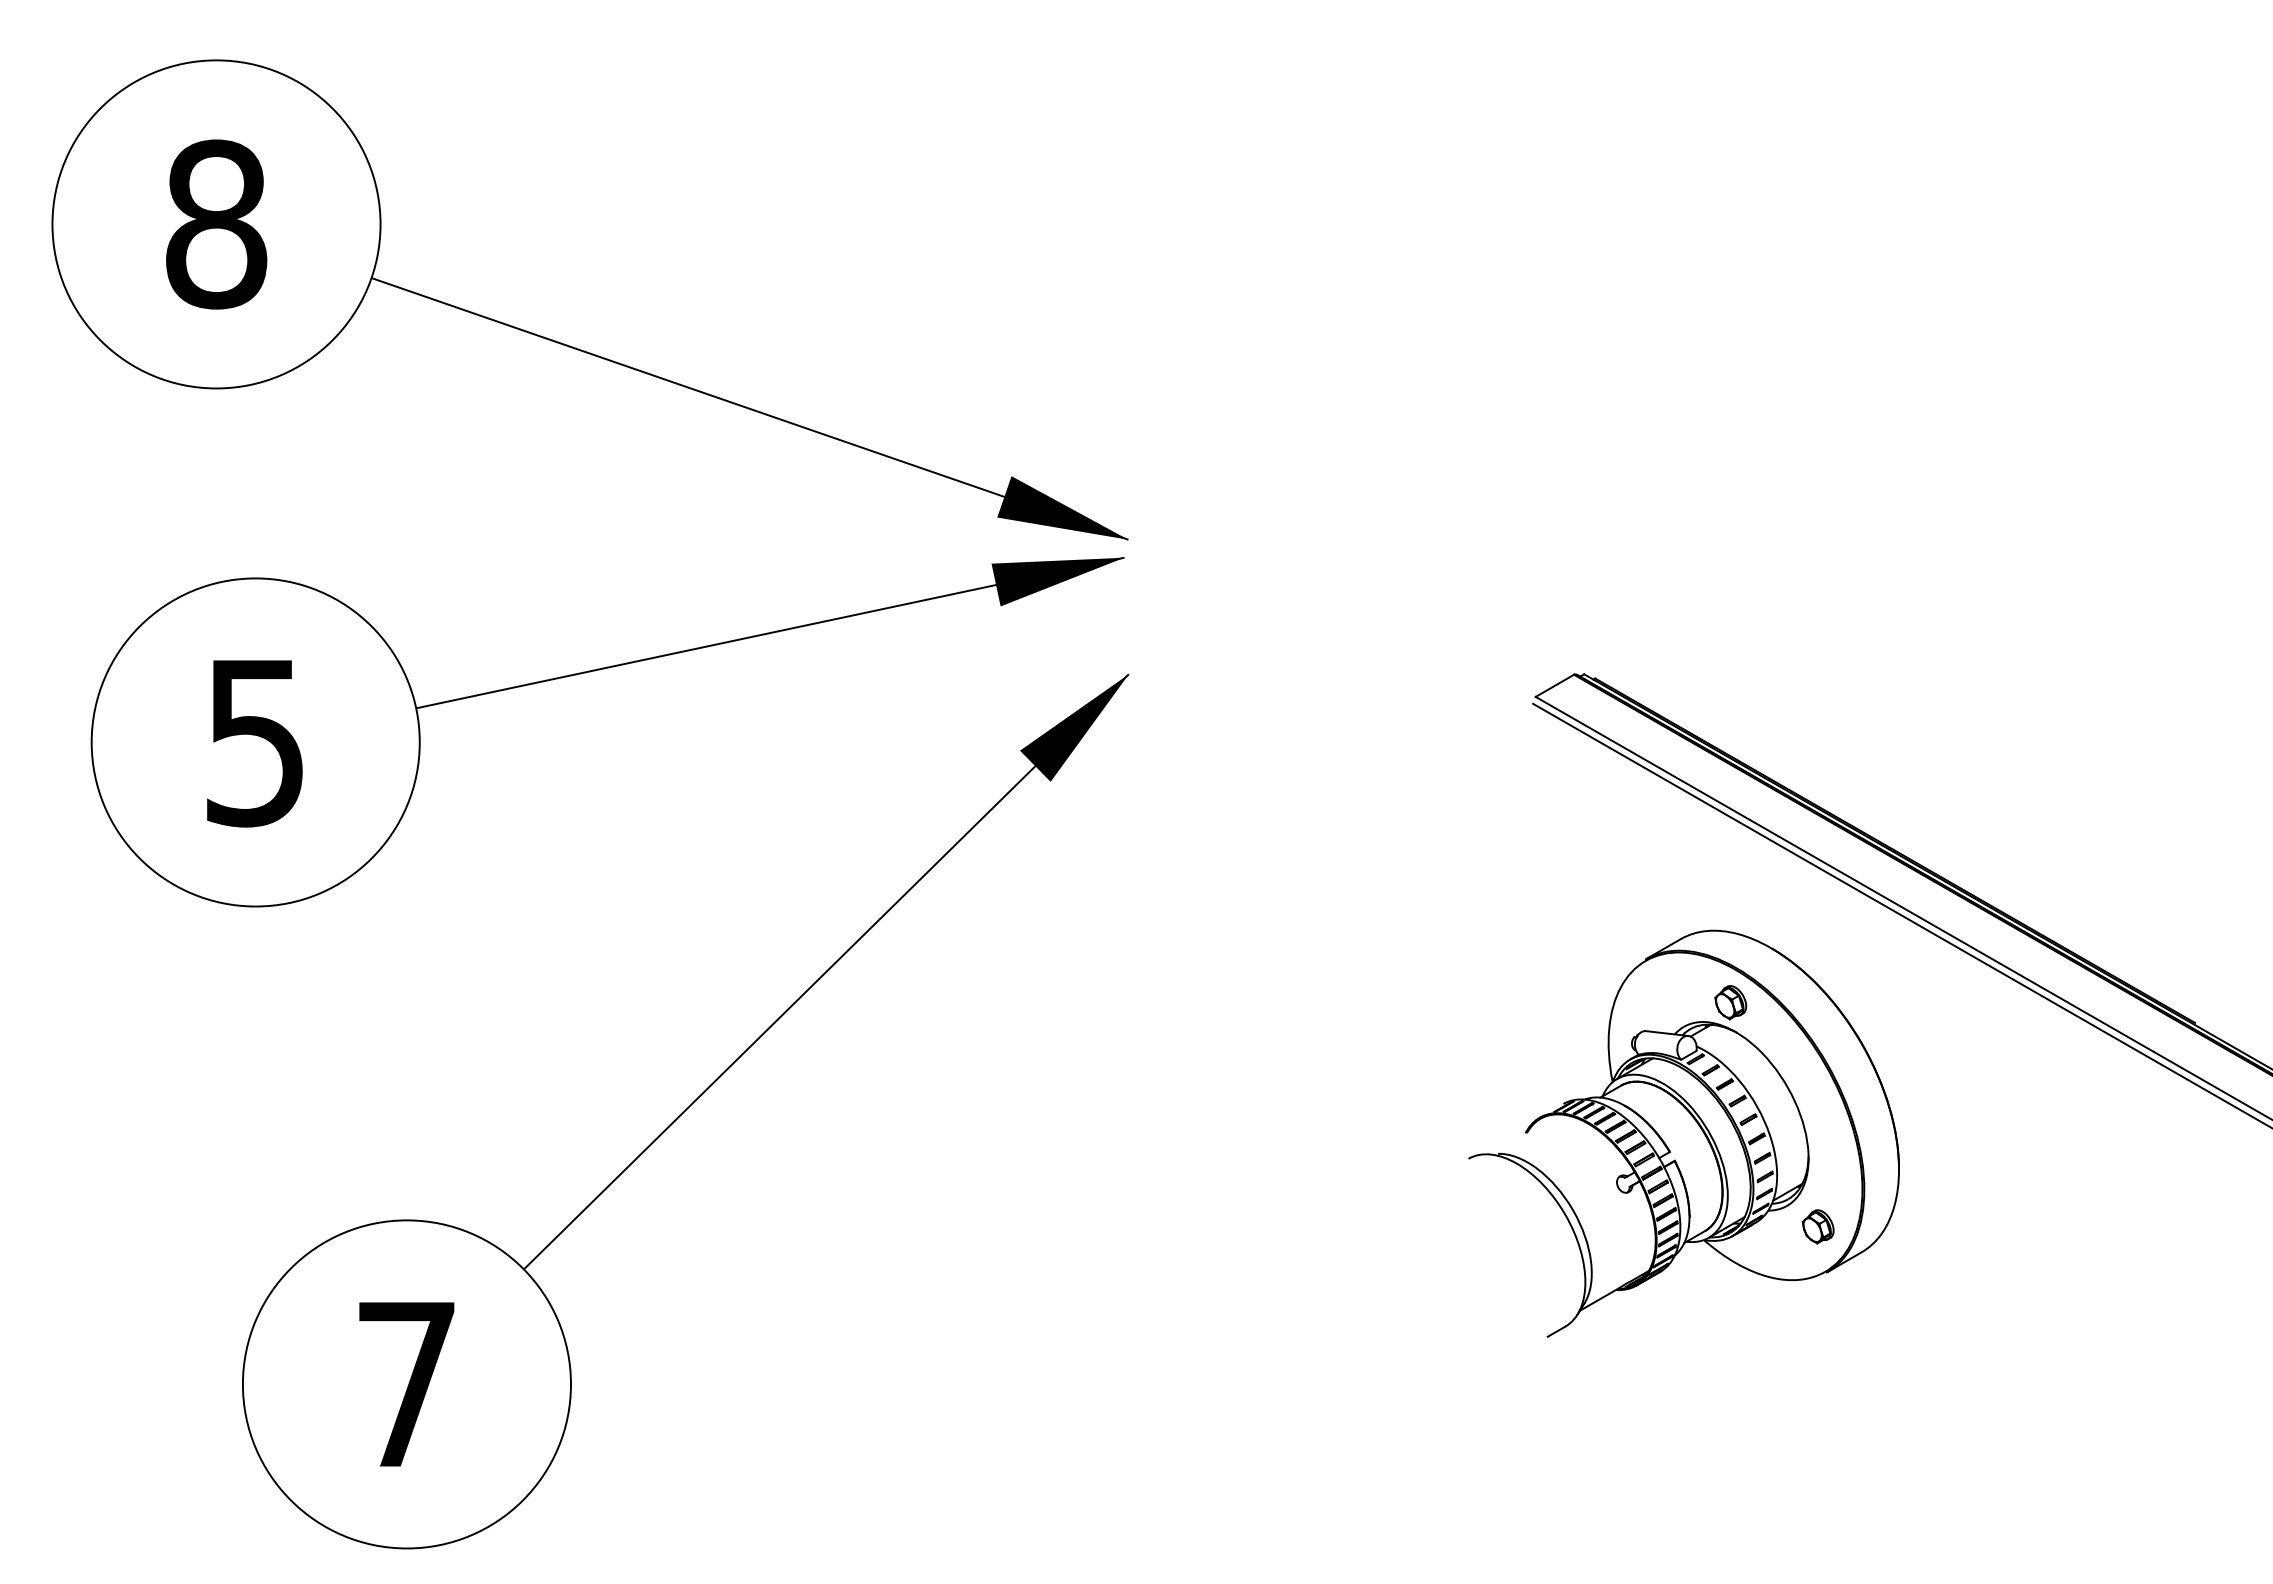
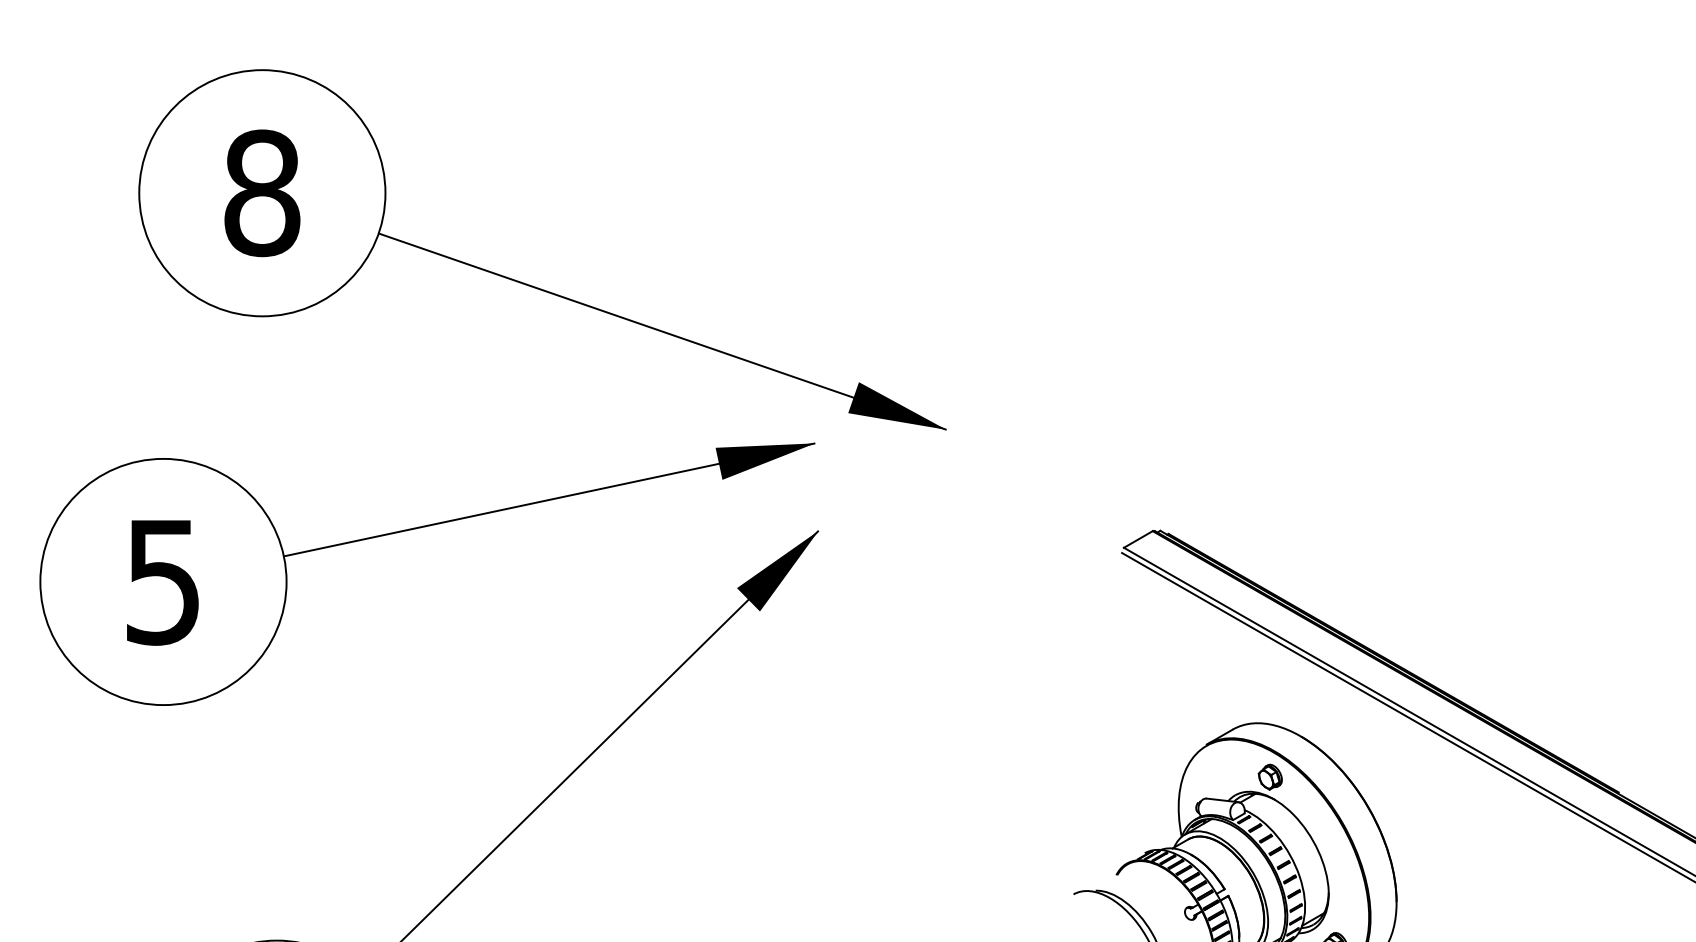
part: (573, 346) -> (530, 284), moved

